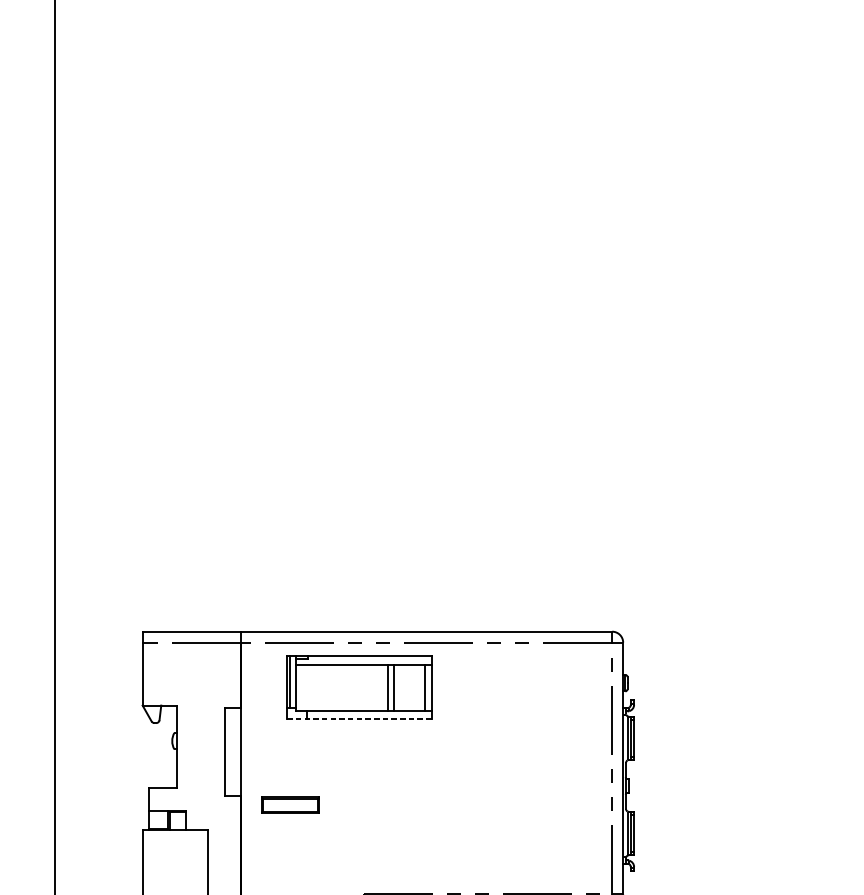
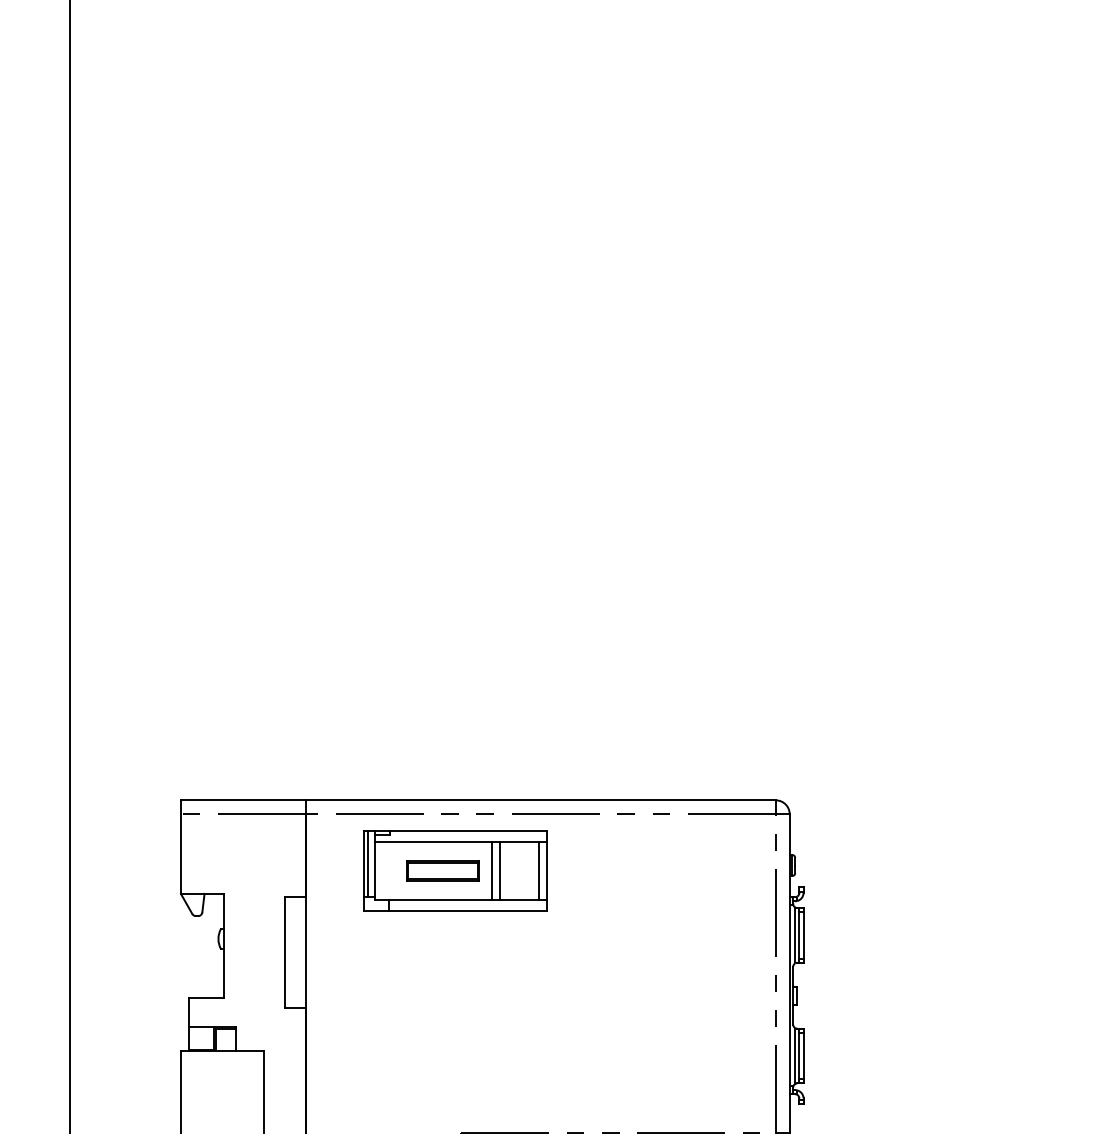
line: (359, 719) -> (455, 911), dashed -> solid
part: (289, 804) -> (442, 870), moved

